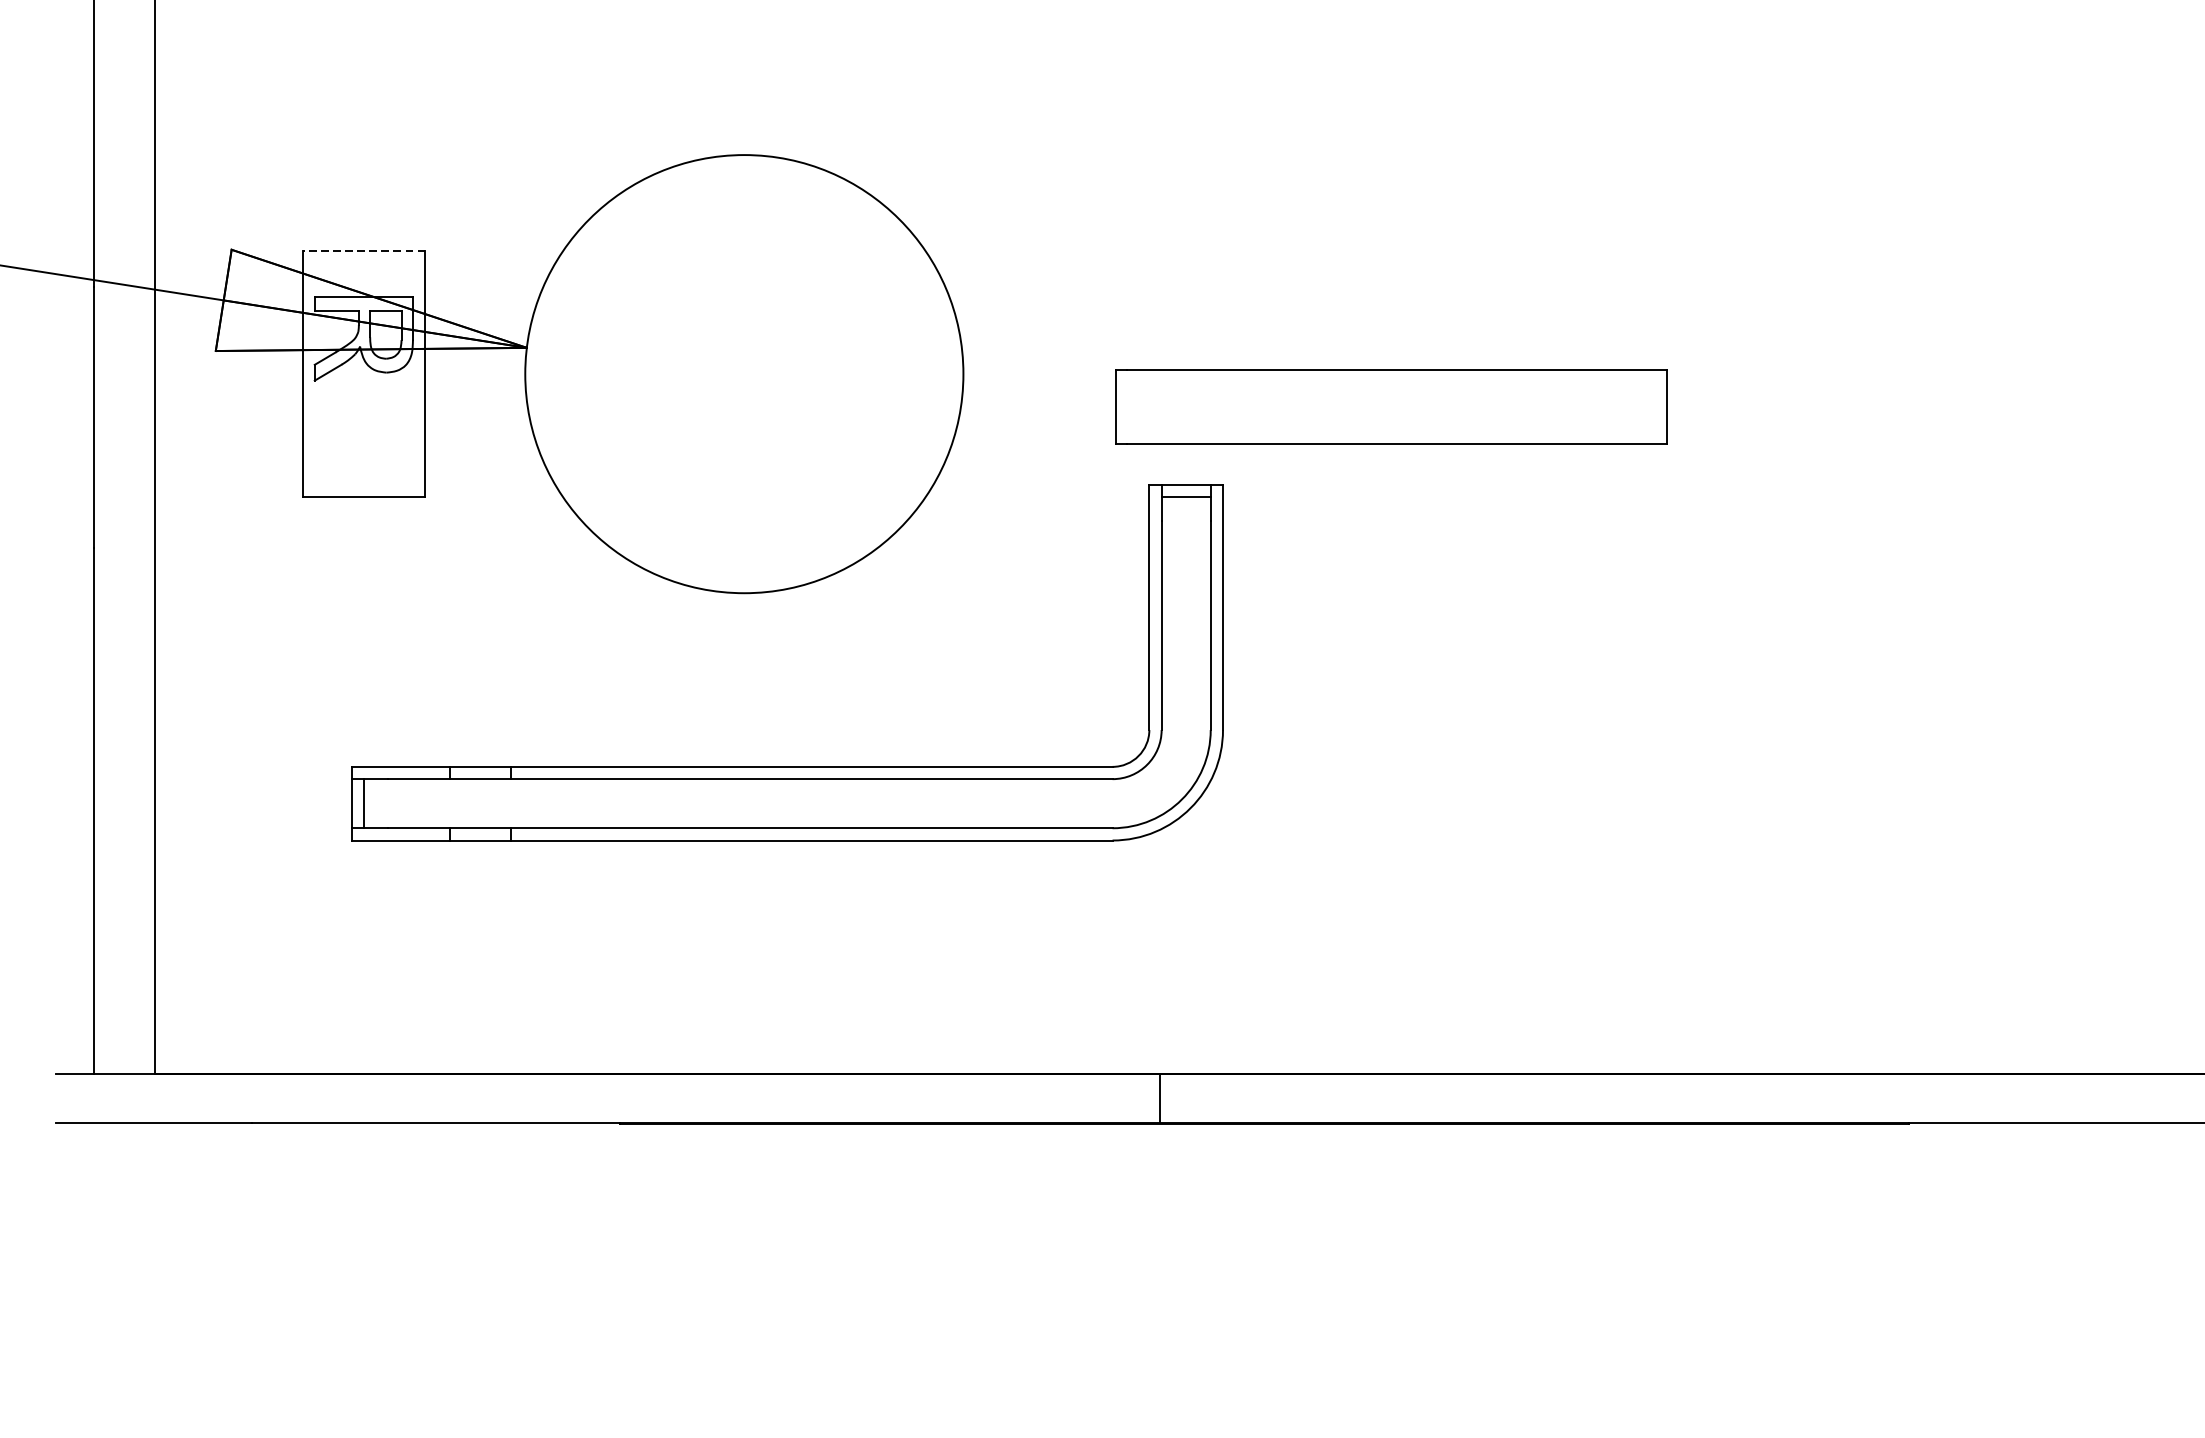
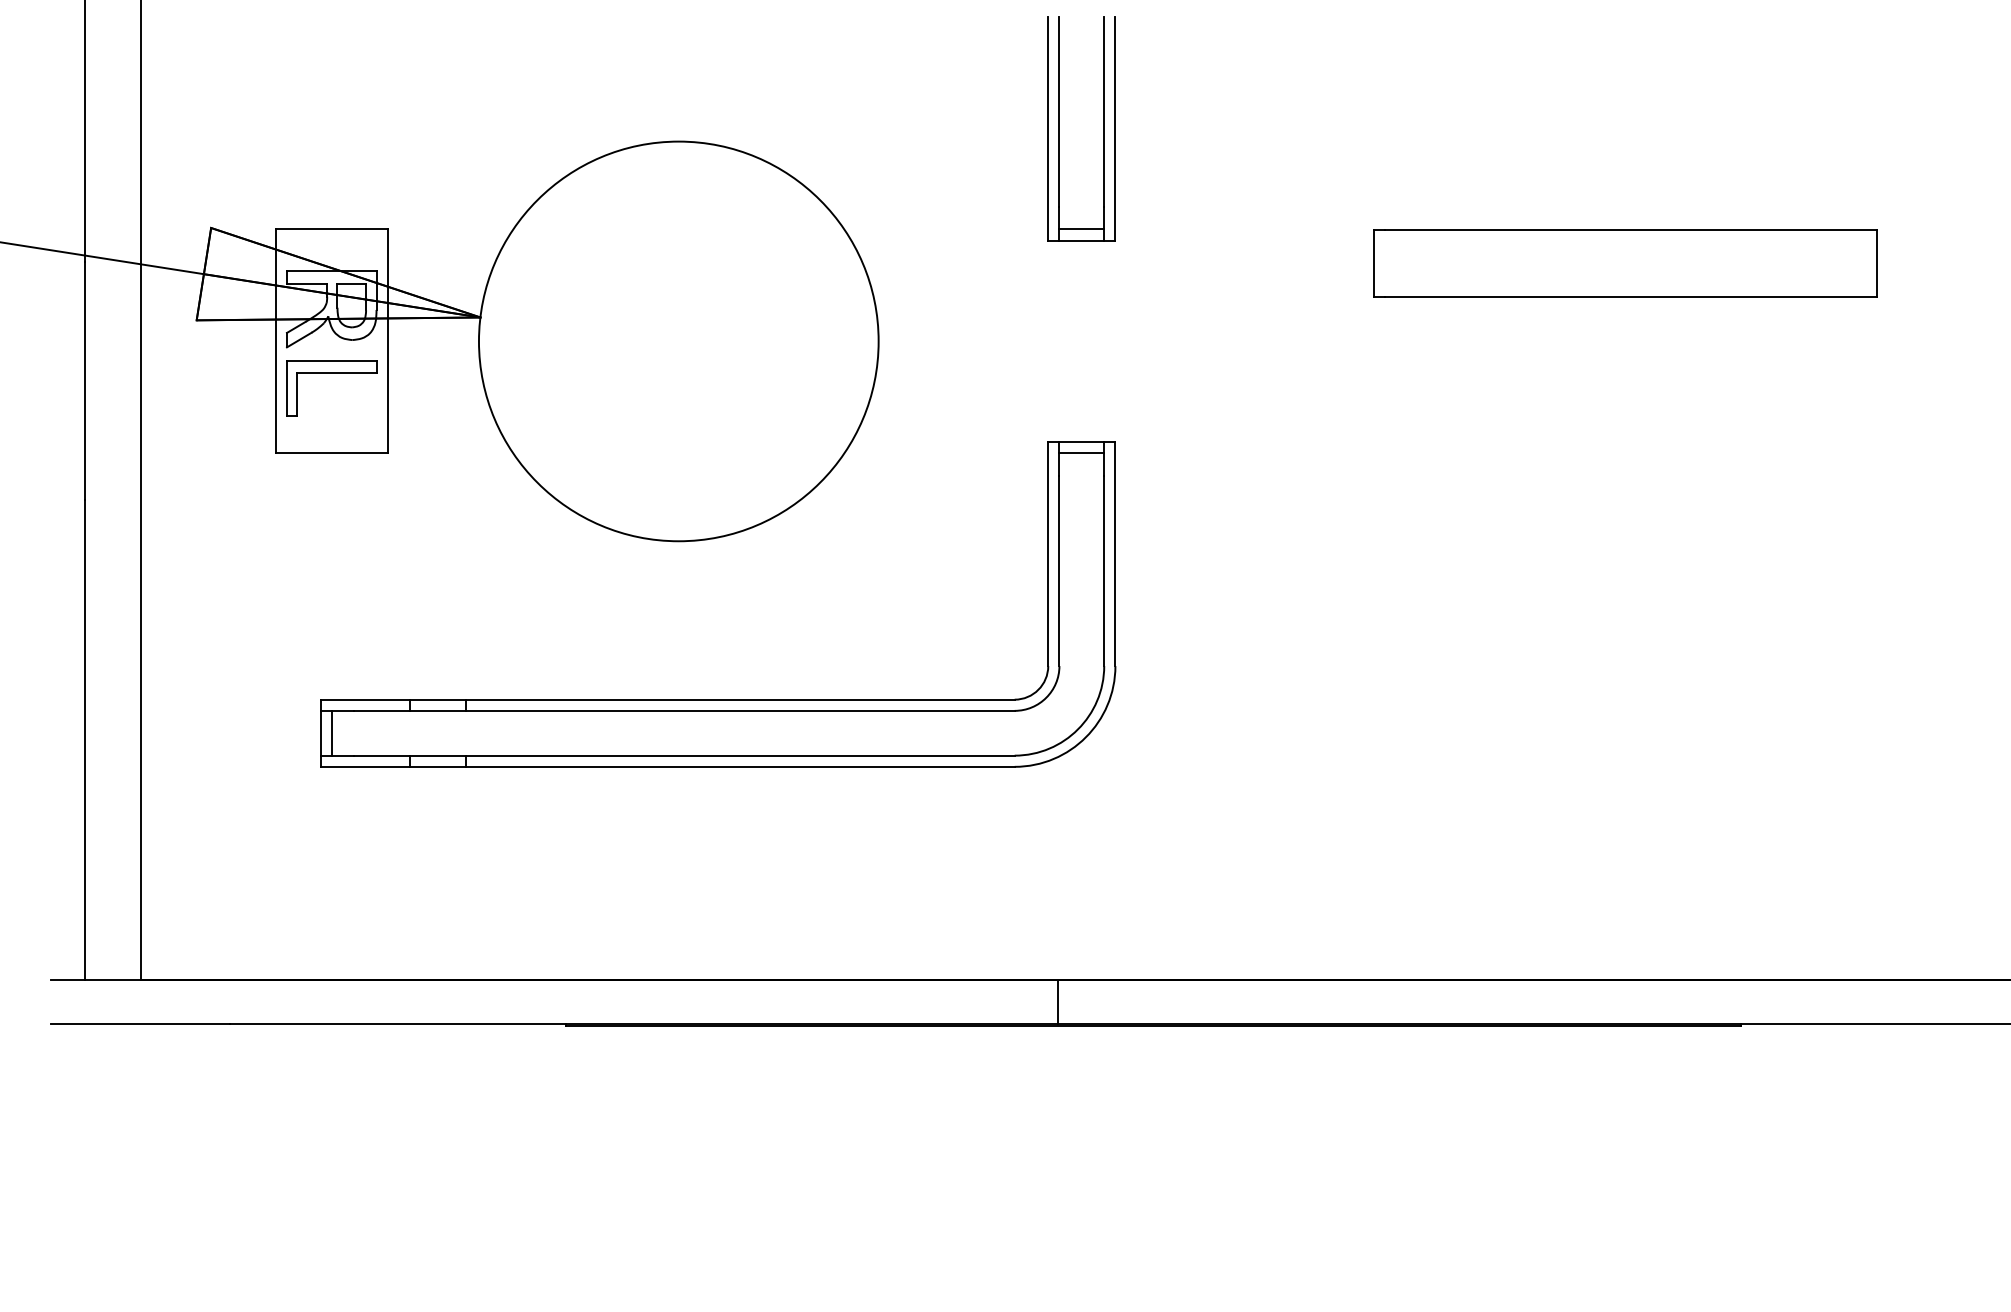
part: (1161, 140) -> (1059, 128), added
line: (363, 251) -> (331, 229), dashed -> solid
part: (1390, 407) -> (1625, 263), moved
part: (363, 409) -> (331, 373), added

